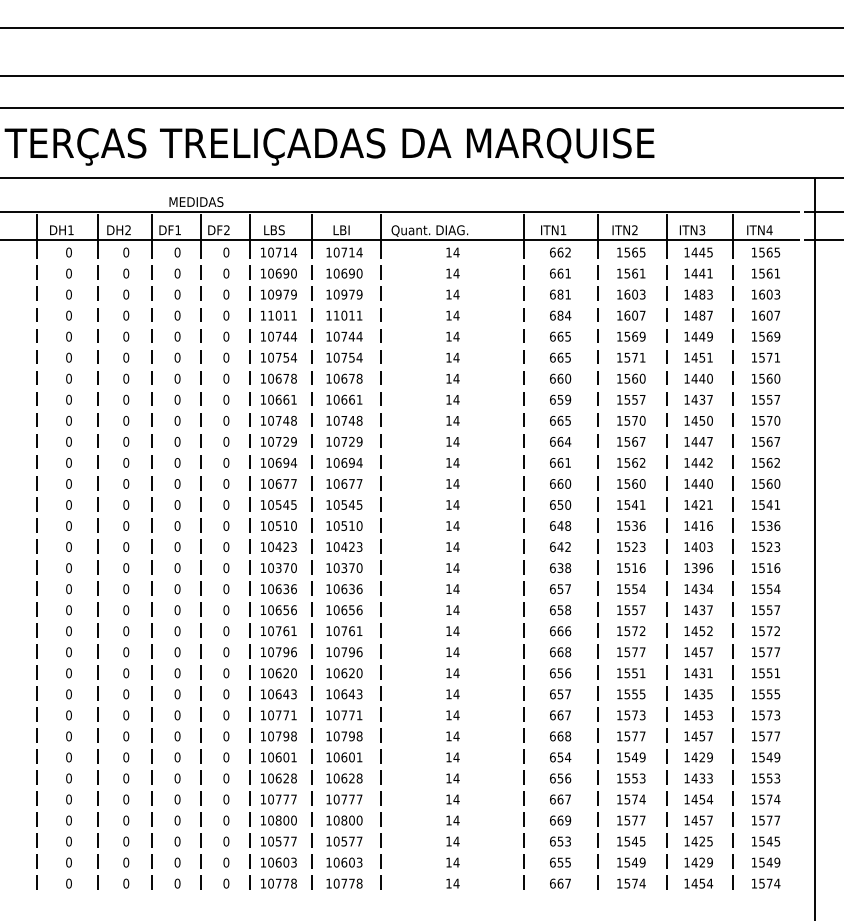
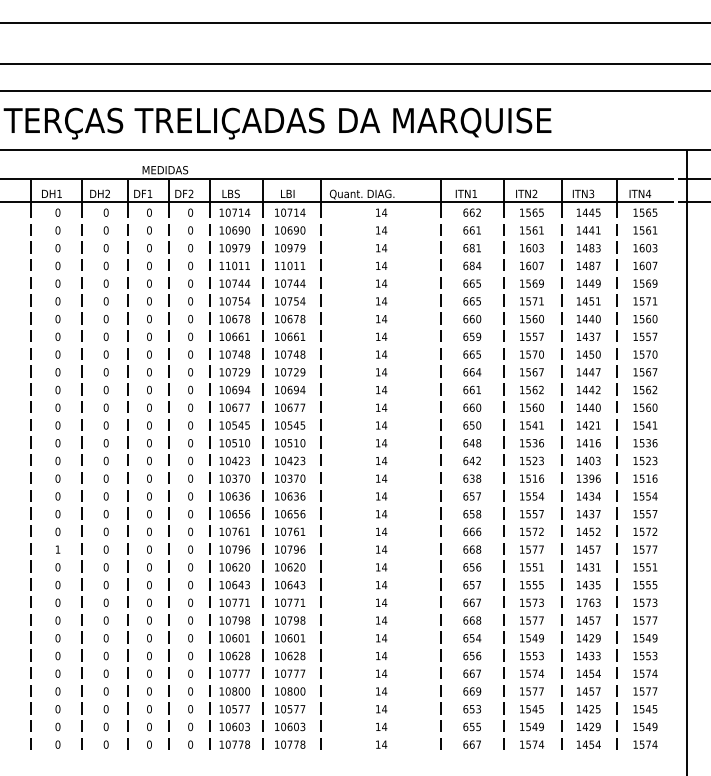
text: (68, 652) -> (57, 549), 0 -> 1
text: (698, 715) -> (588, 602), 1453 -> 1763

